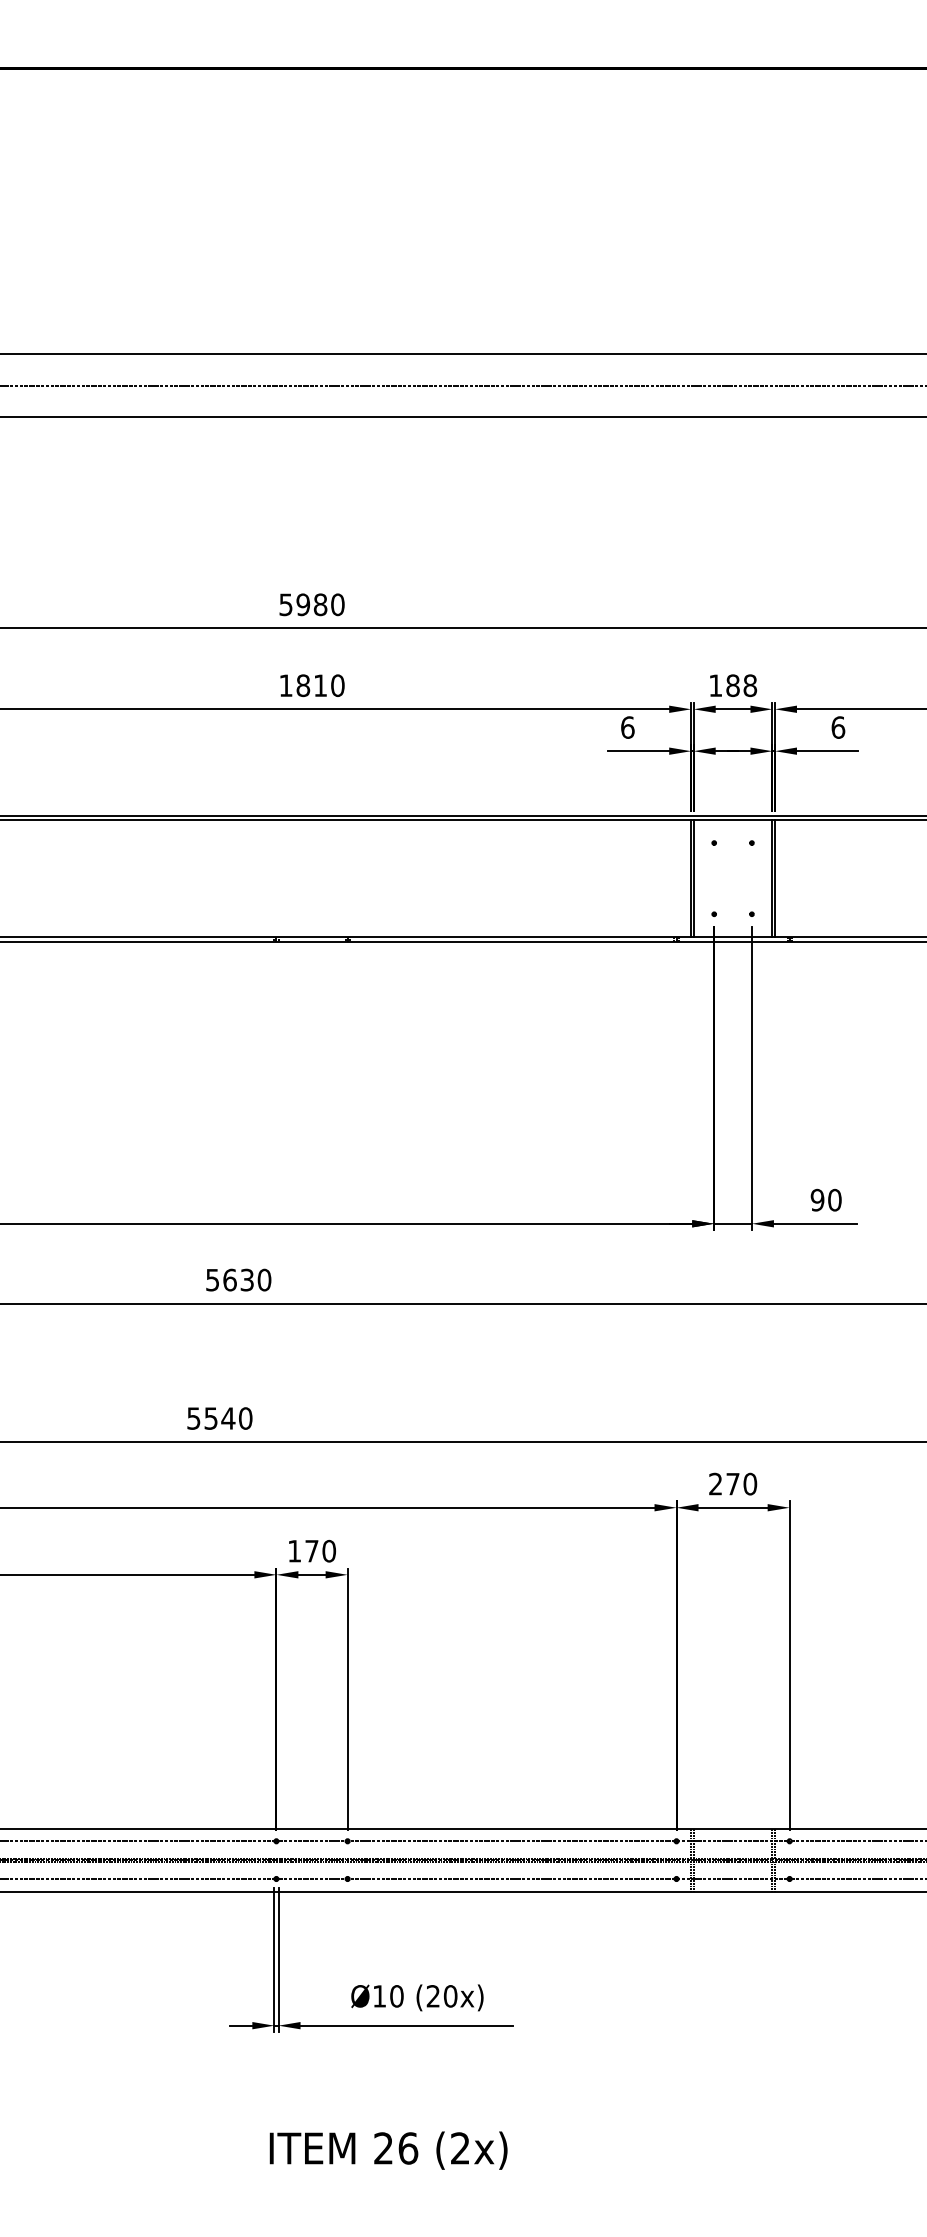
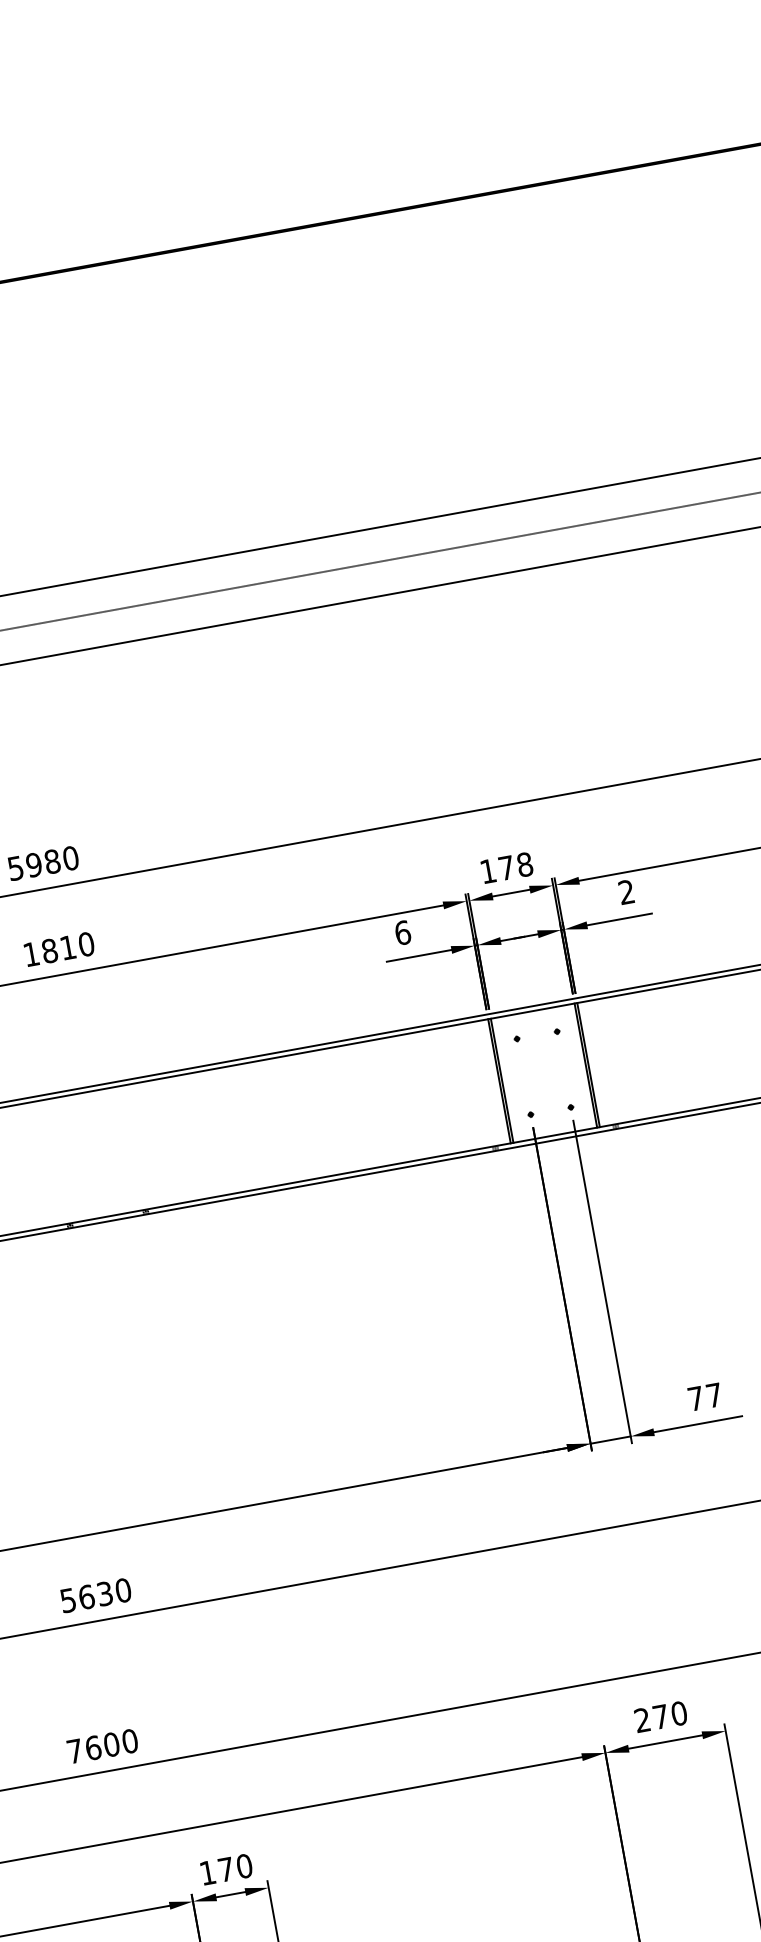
text: (732, 685) -> (506, 867), 188 -> 178
text: (838, 727) -> (626, 892), 6 -> 2
text: (825, 1199) -> (704, 1396), 90 -> 77
text: (211, 1418) -> (93, 1747), 5540 -> 7600

